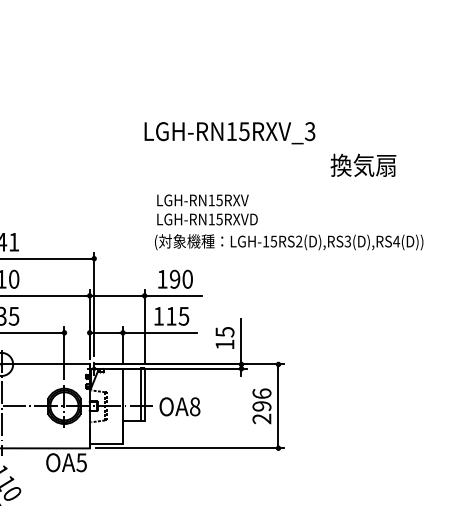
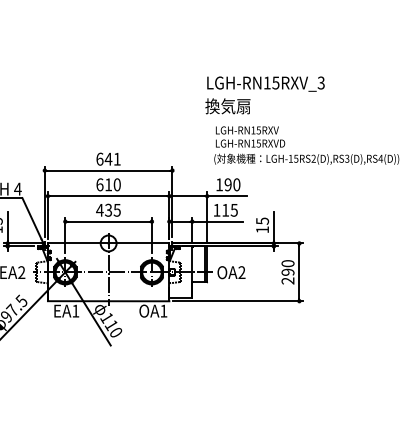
text: (362, 165) -> (227, 106), moved
text: (261, 393) -> (287, 263), 296 -> 290
text: (194, 406) -> (241, 272), OA8 -> OA2
text: (81, 461) -> (163, 310), OA5 -> OA1

